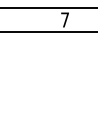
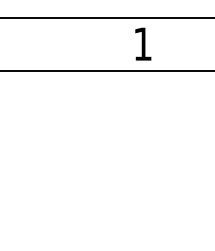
text: (64, 19) -> (141, 43), 7 -> 1

